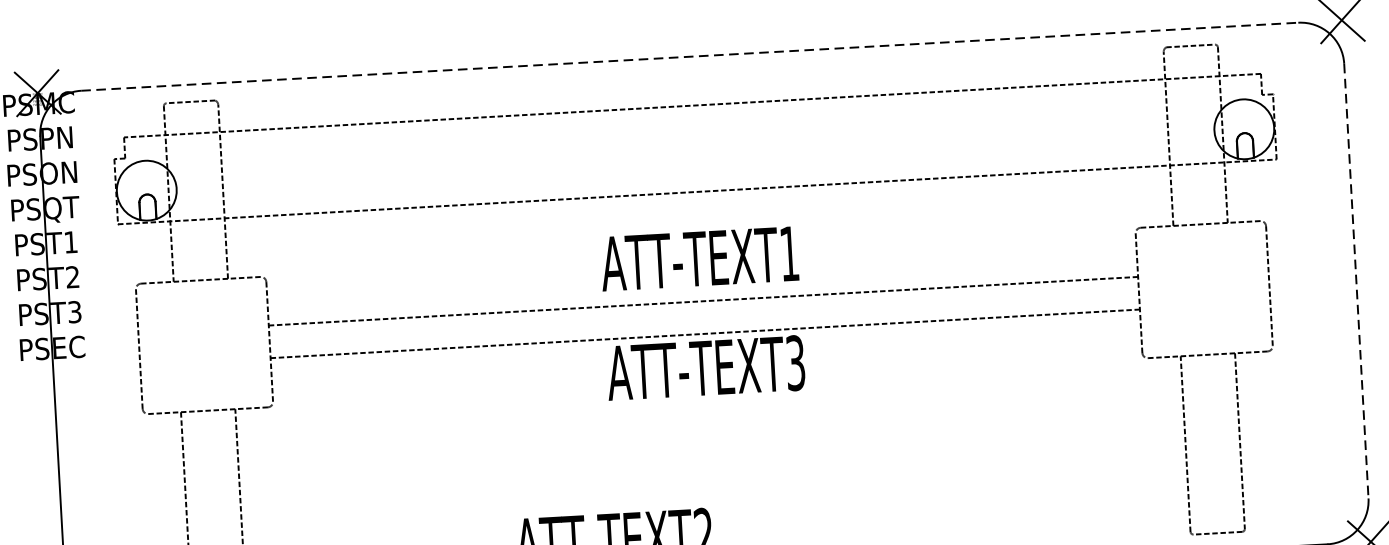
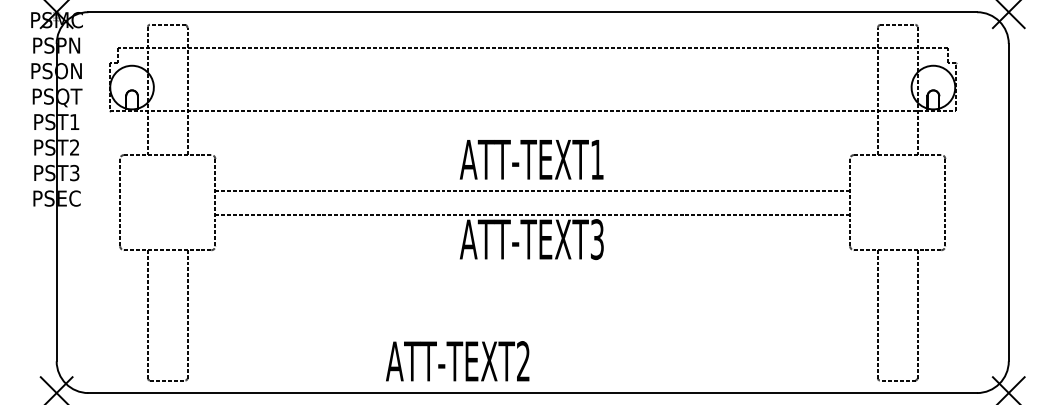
line: (690, 57) -> (533, 12), dashed -> solid
line: (1355, 280) -> (1008, 202), dashed -> solid

